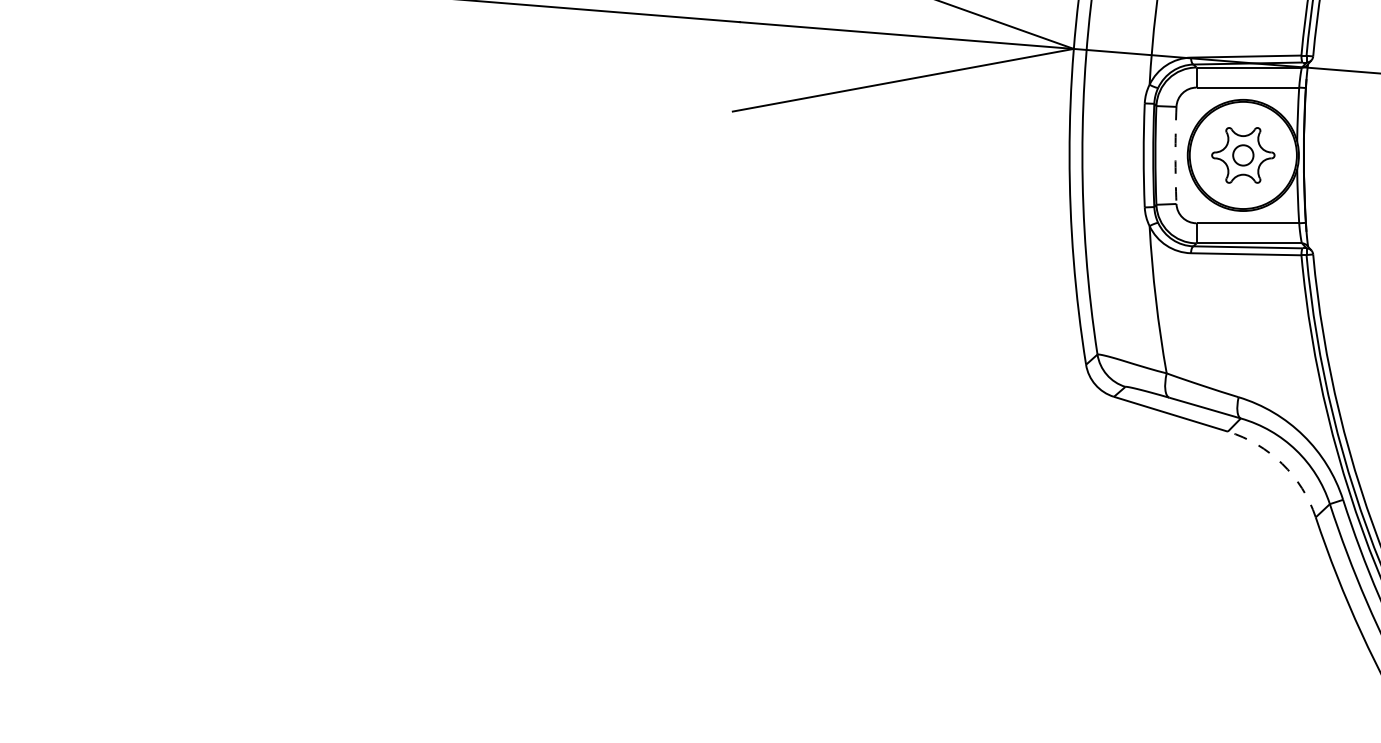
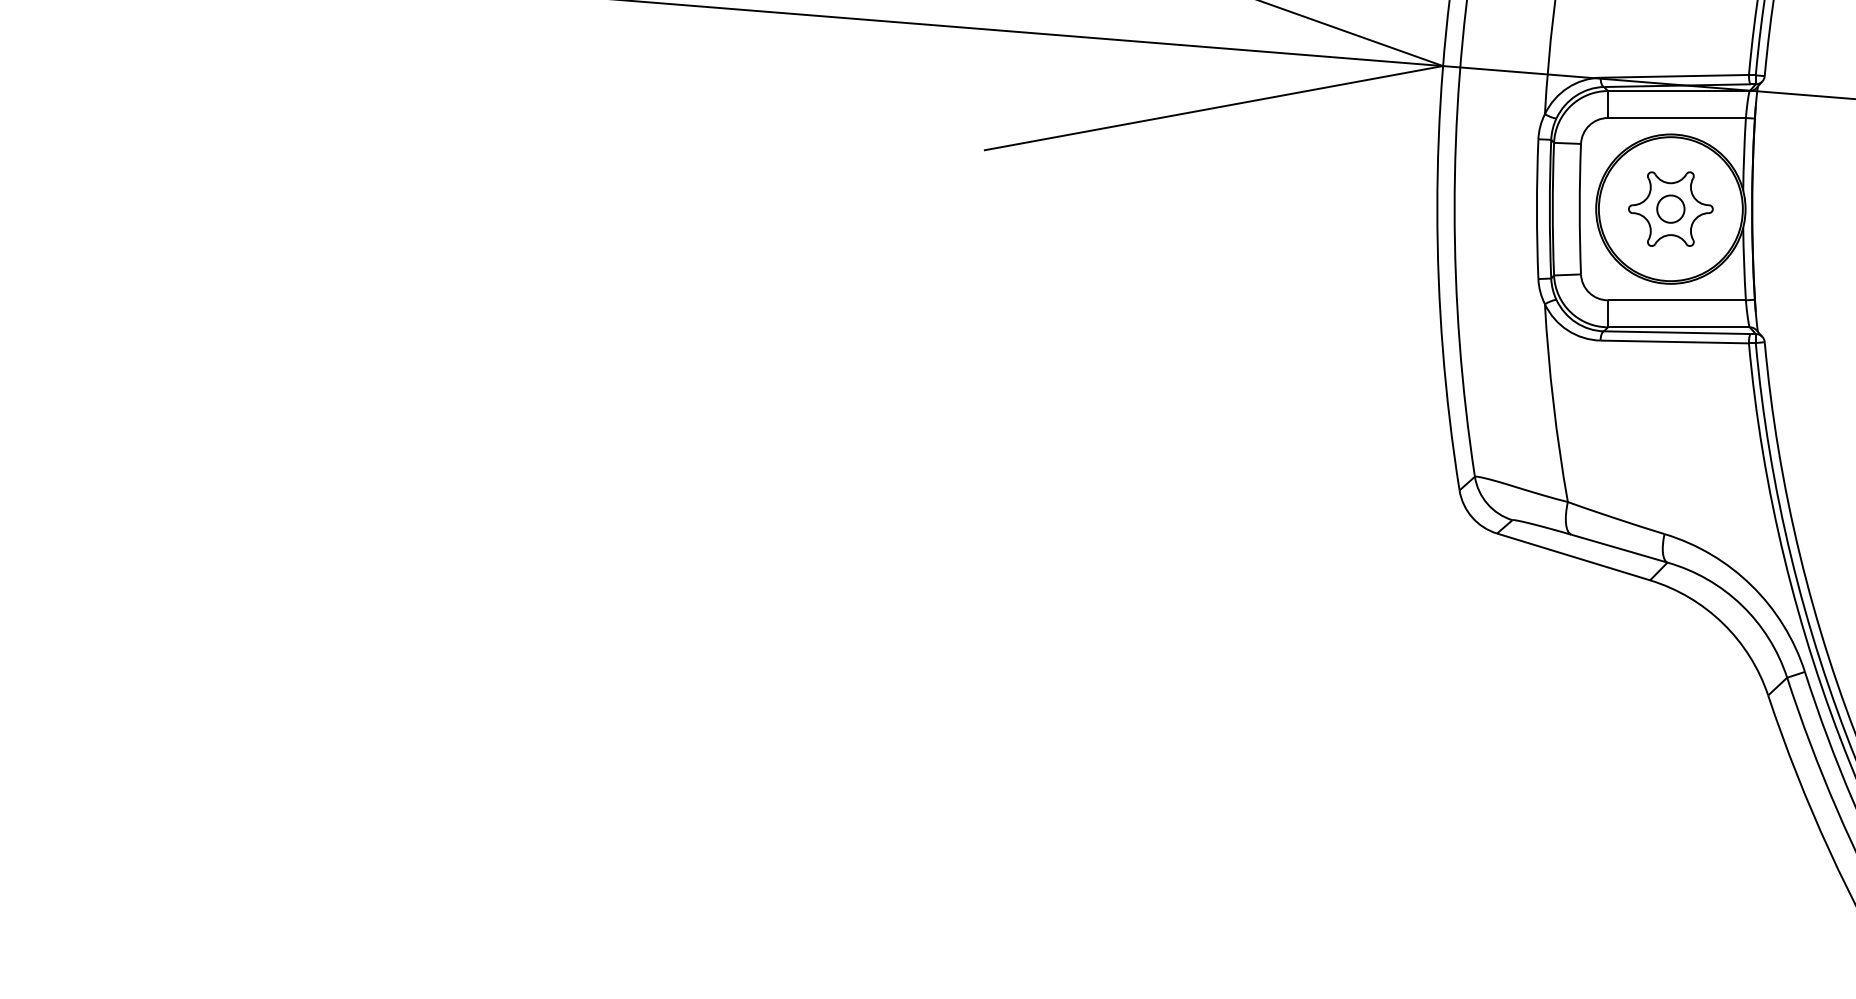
line: (1175, 155) -> (1579, 209), dashed -> solid
line: (1282, 463) -> (1723, 623), dashed -> solid

